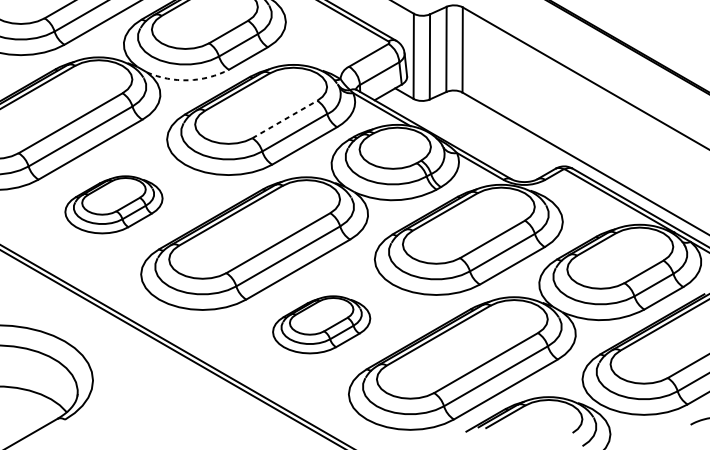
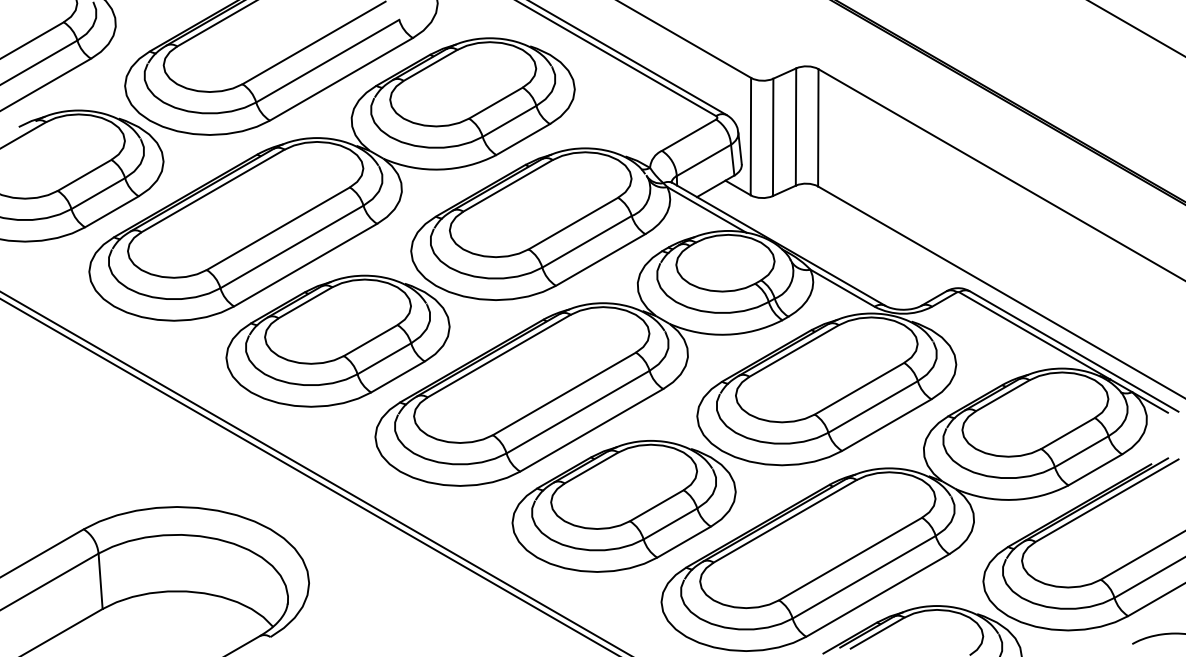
arc: (188, 80) -> (440, 169), dashed -> solid
line: (284, 119) -> (573, 223), dashed -> solid
part: (113, 204) -> (337, 340), size x1.67
part: (321, 324) -> (623, 506), size x1.67

